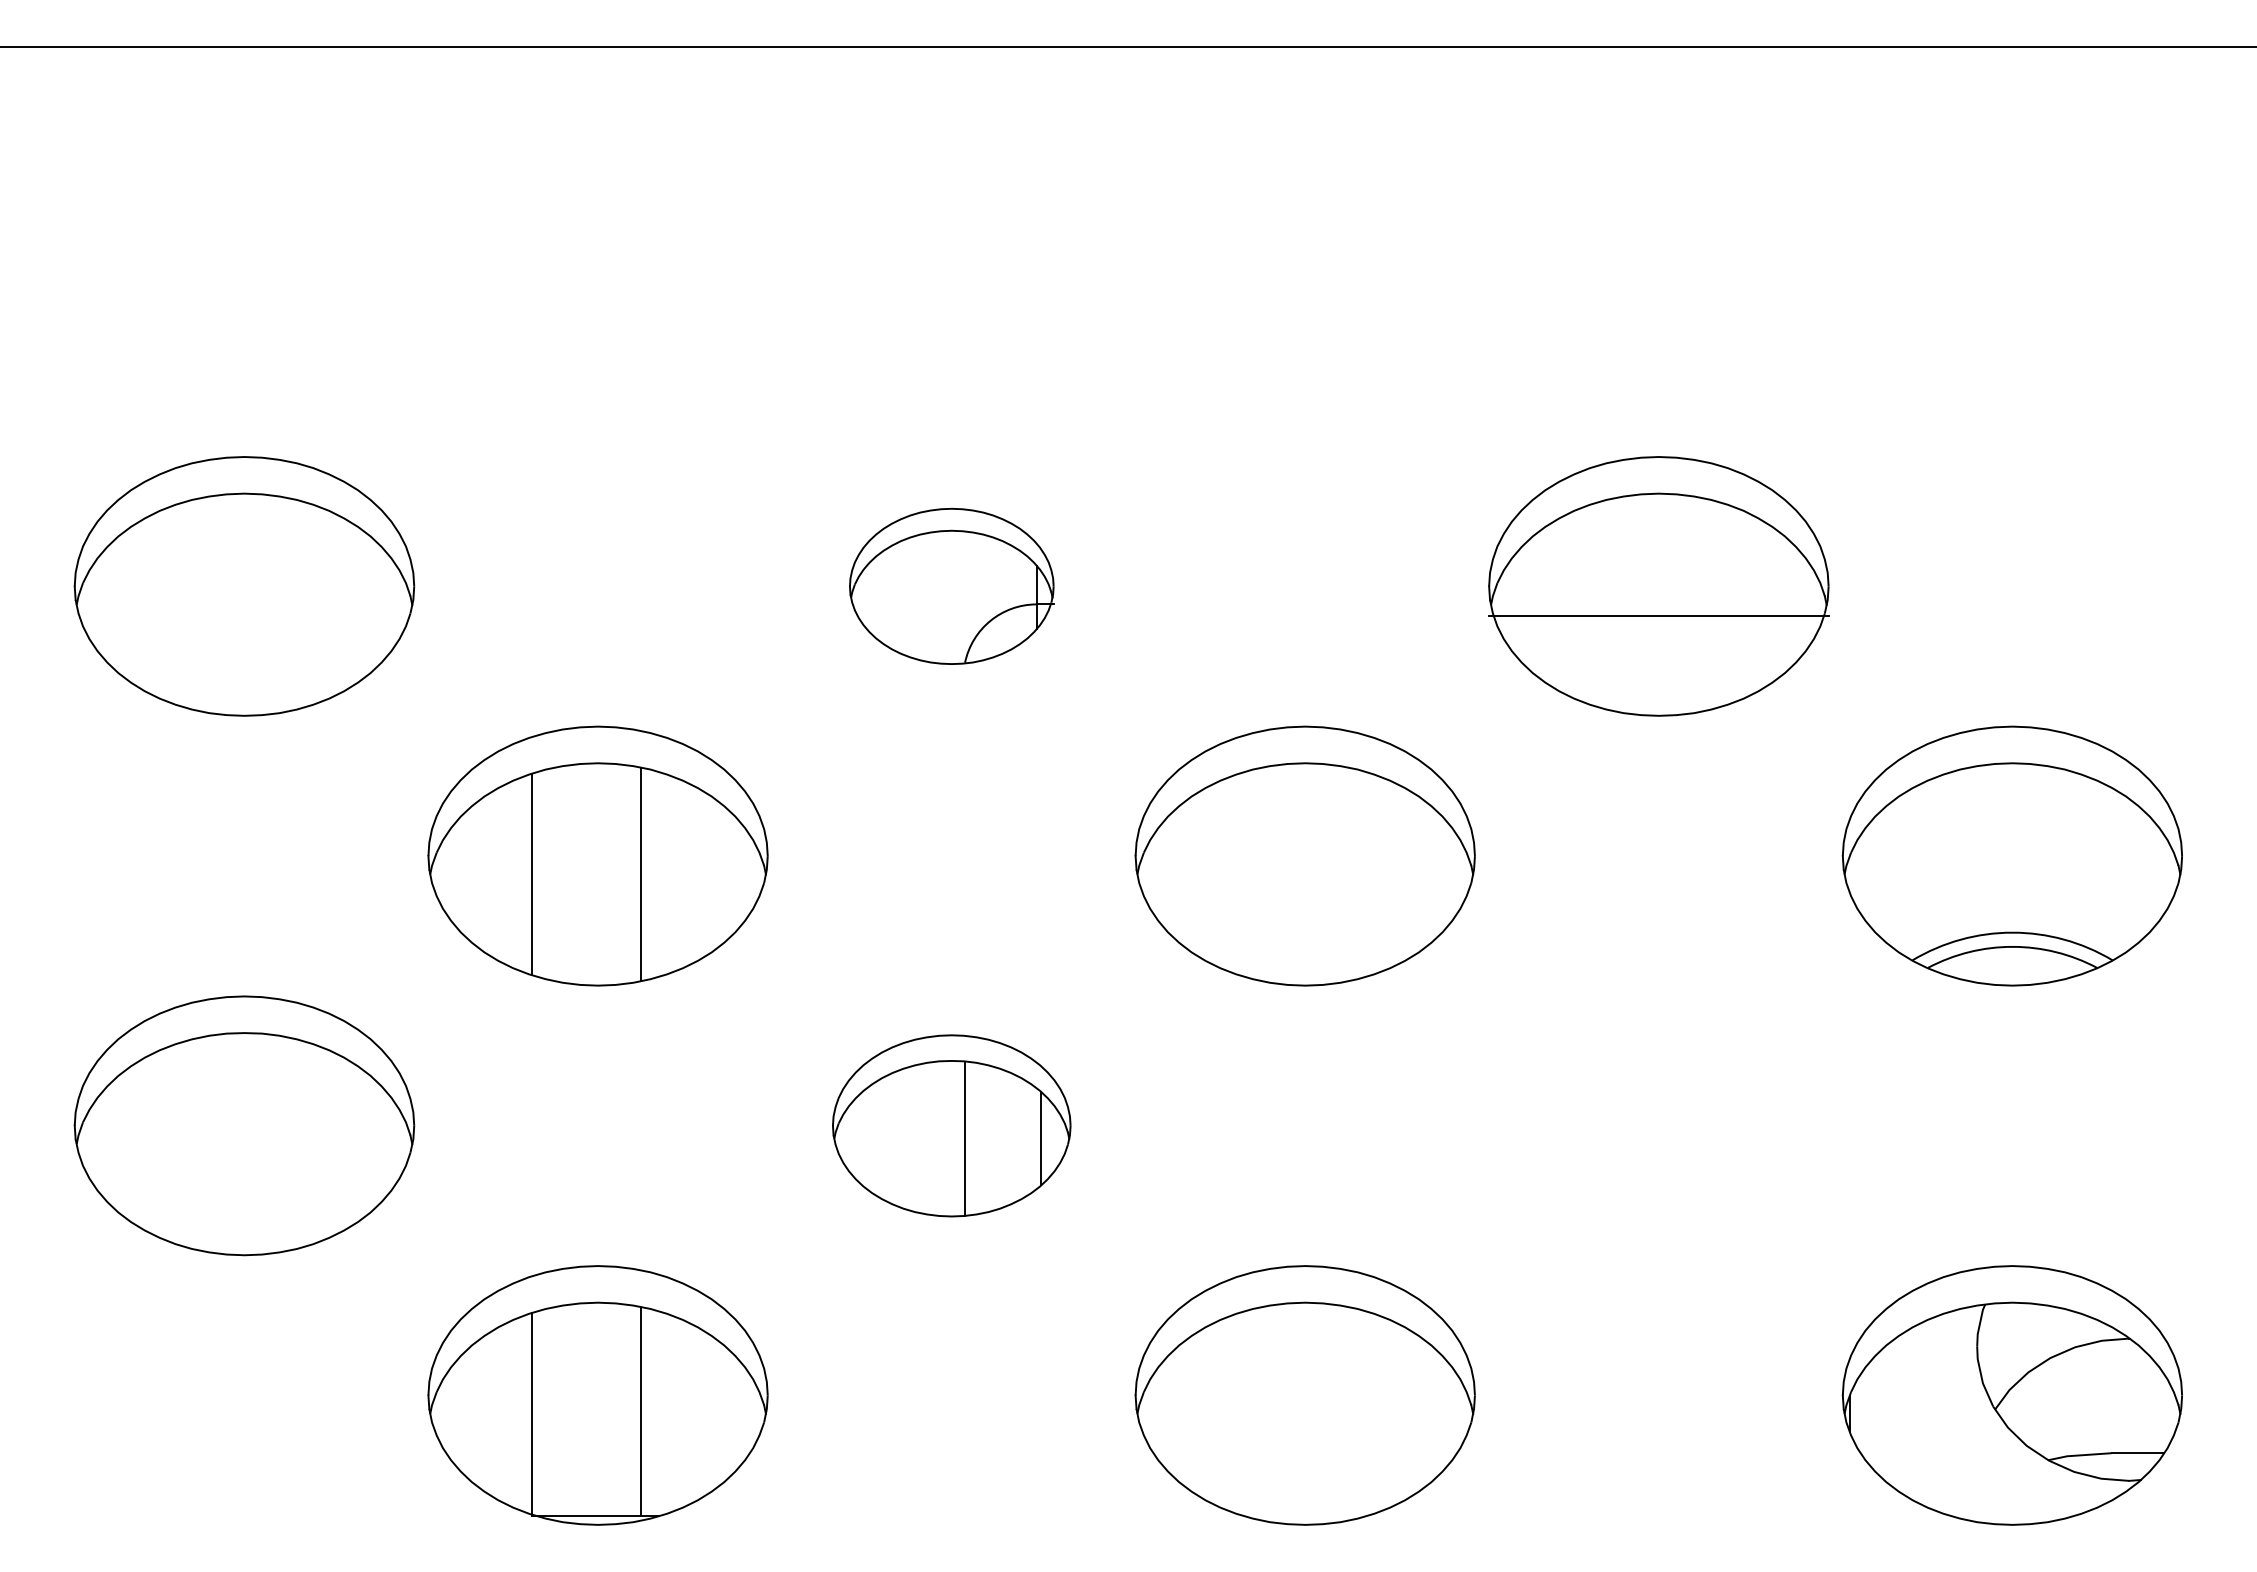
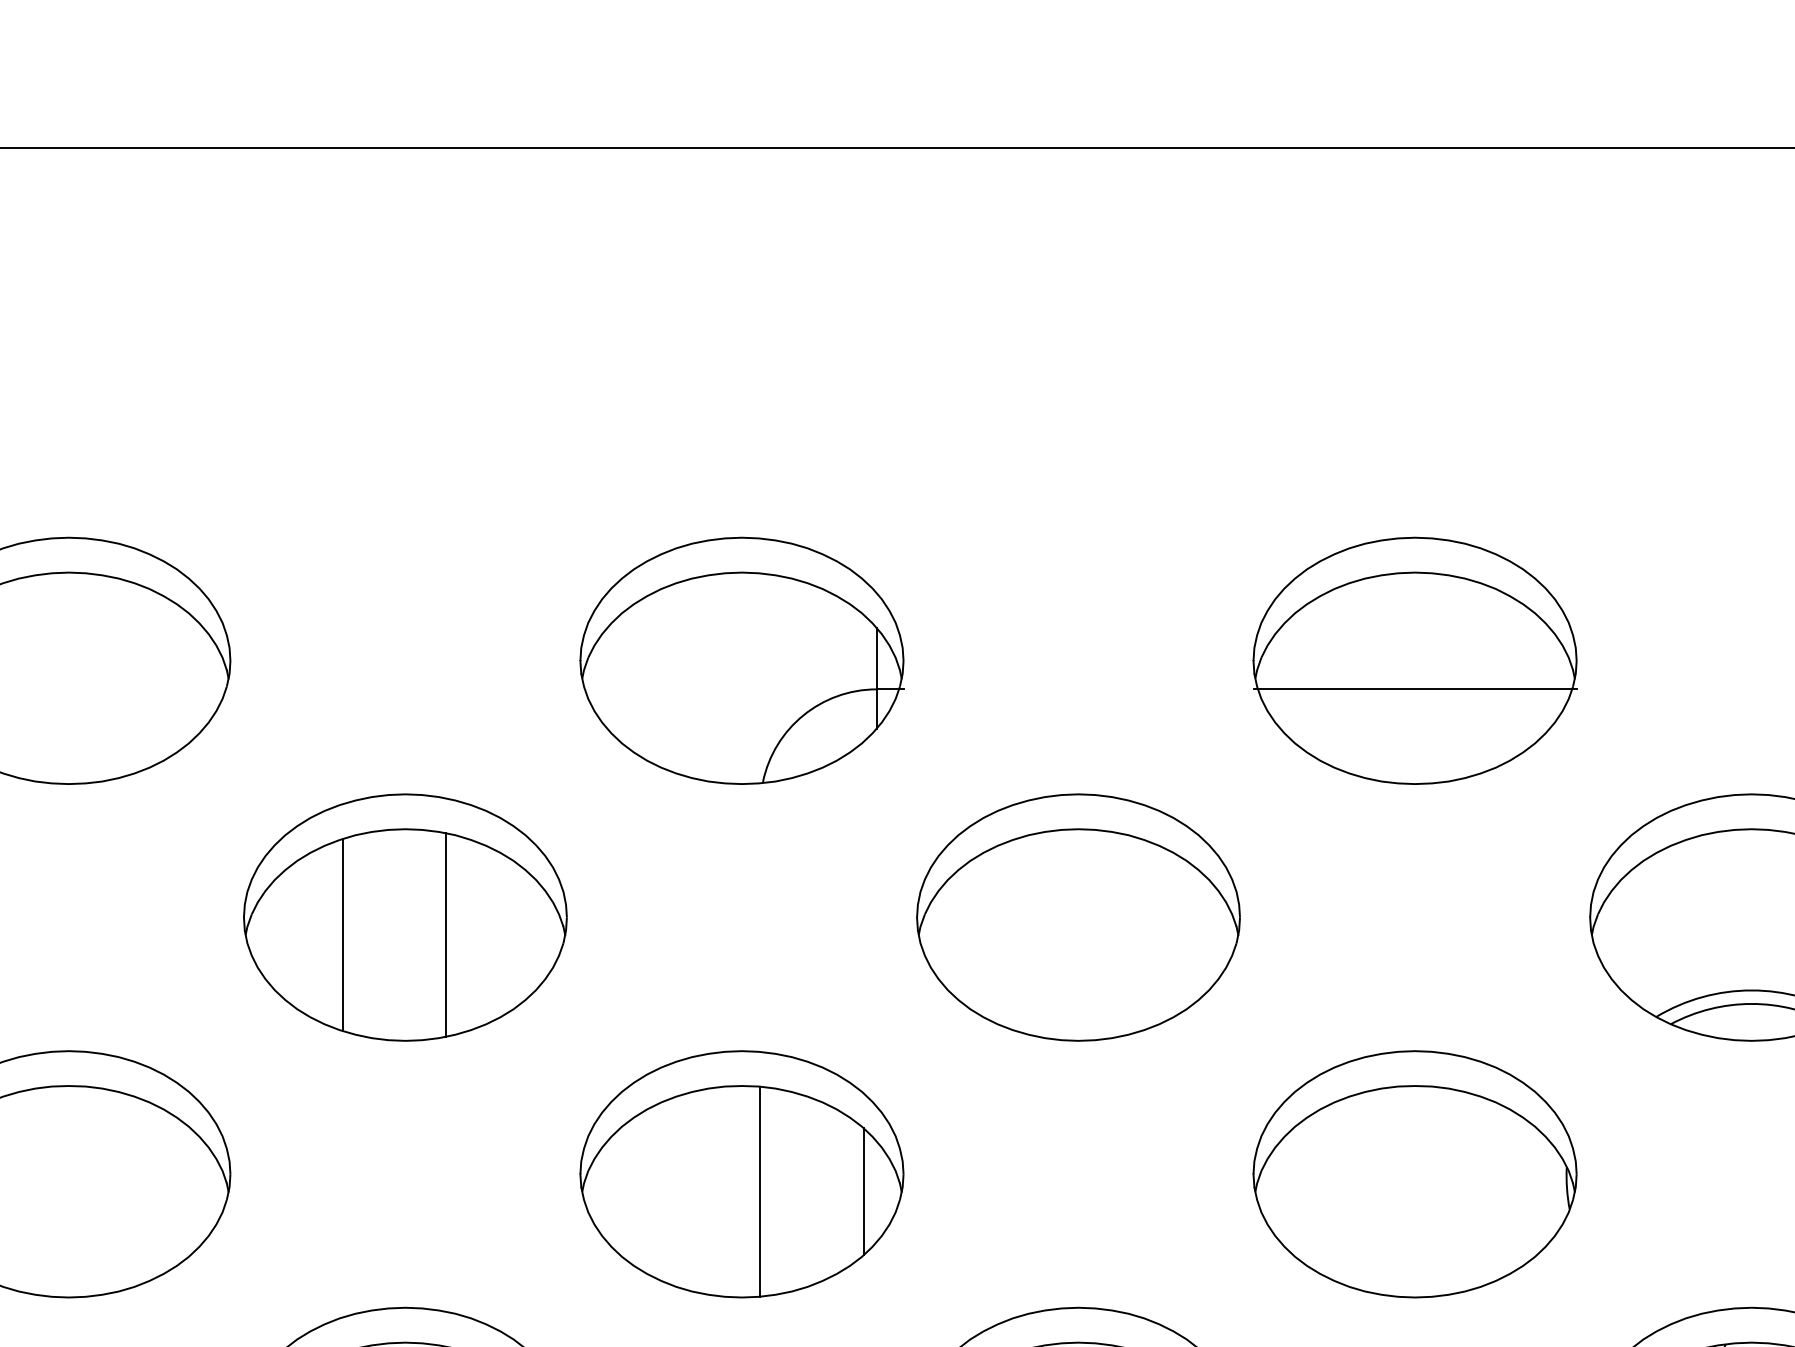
part: (951, 586) -> (741, 660), size x1.67
part: (951, 1125) -> (741, 1173), size x1.43
part: (1658, 1125) -> (1414, 1173), added

